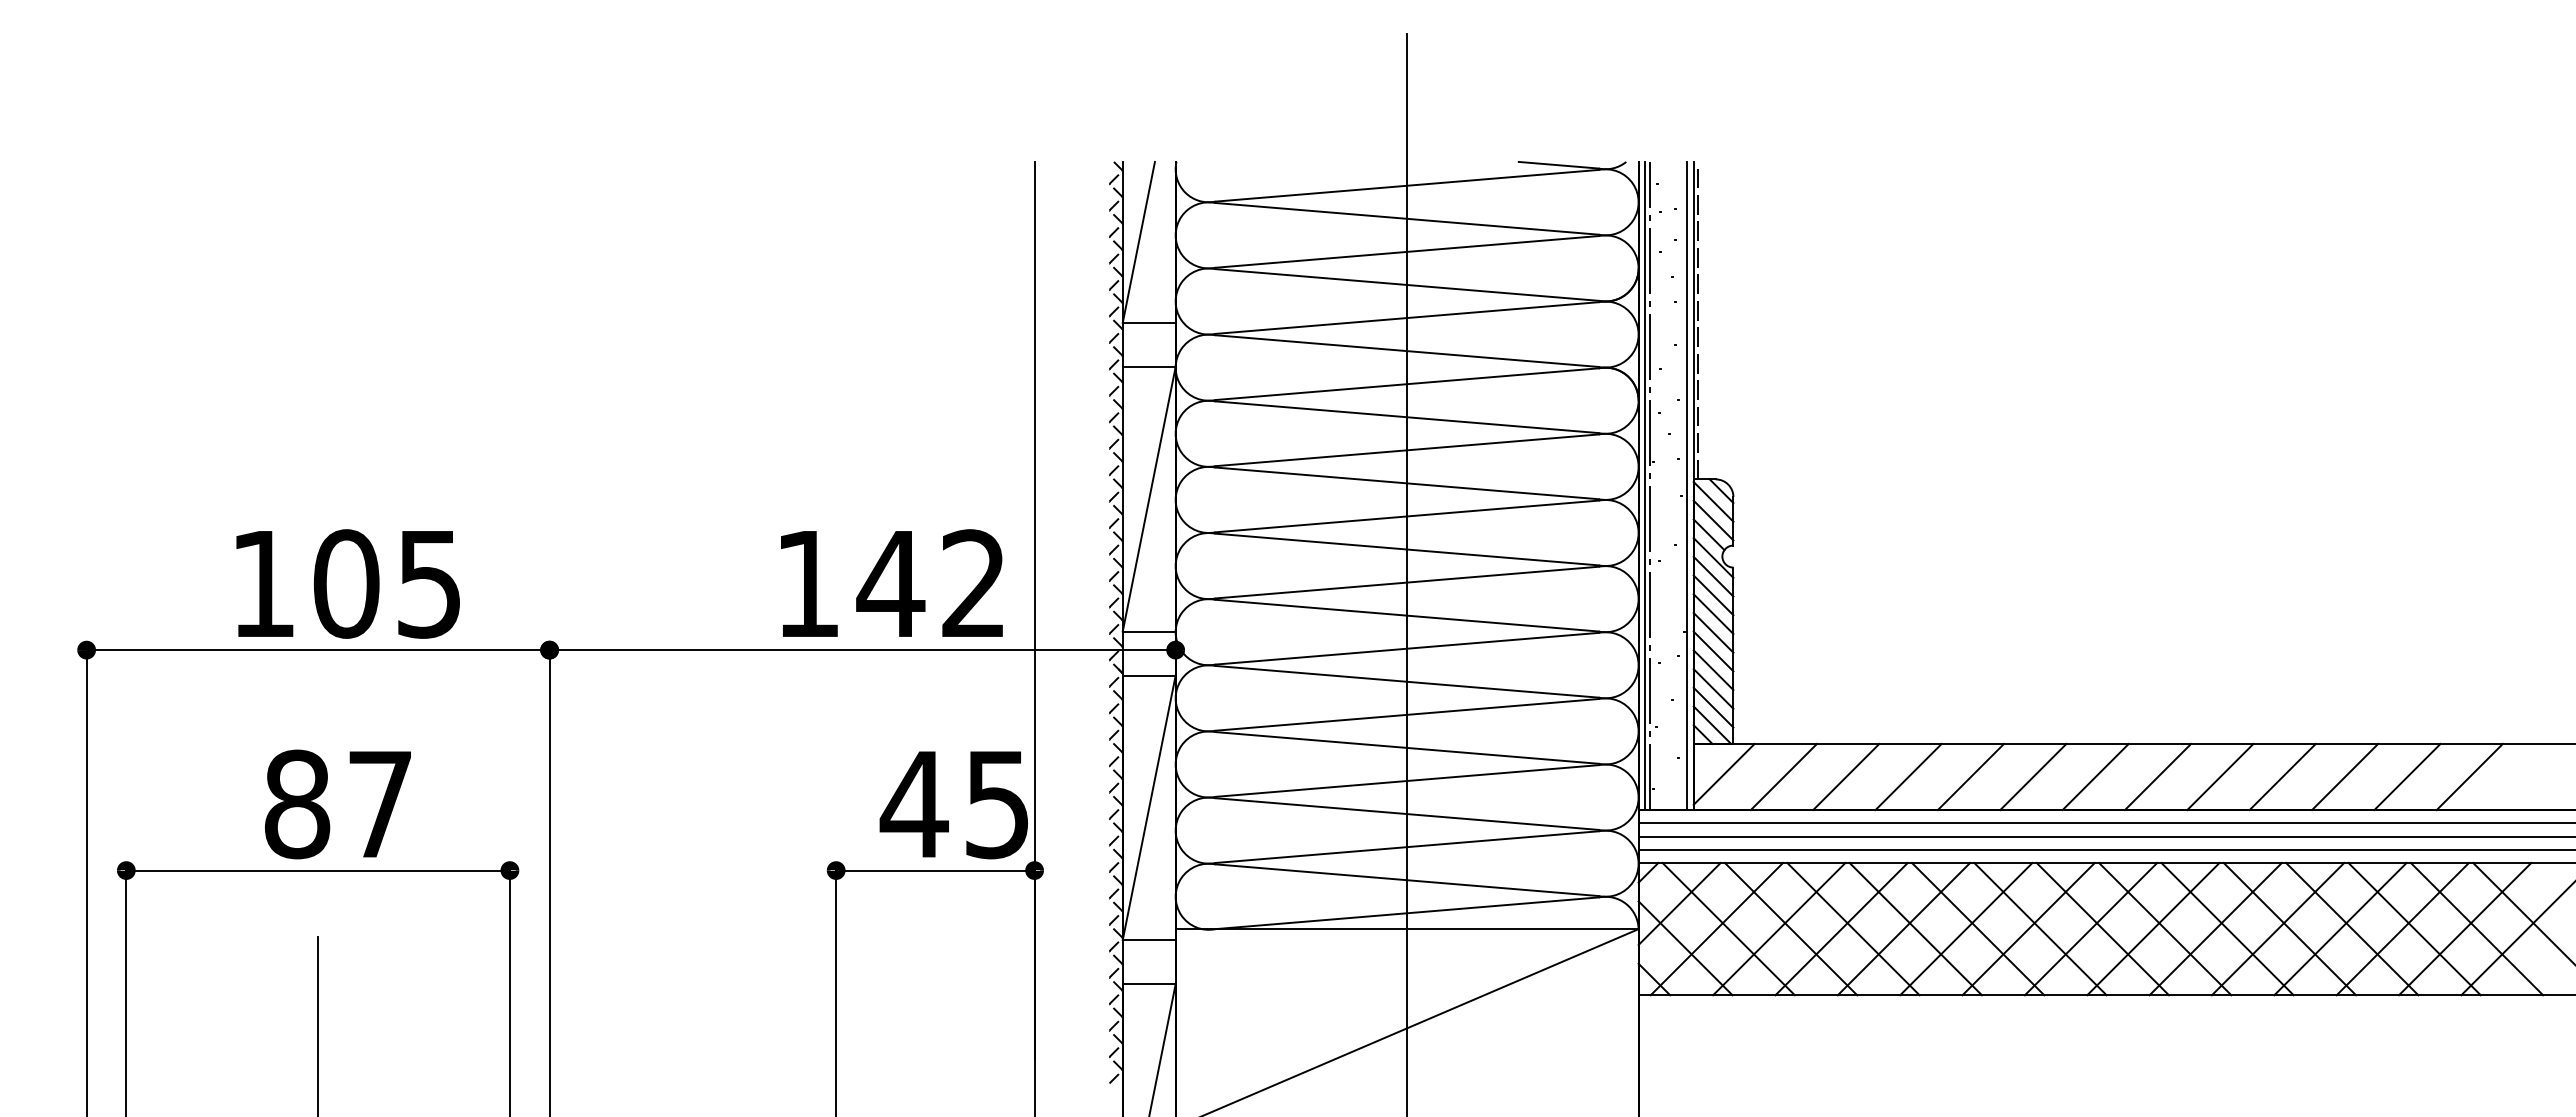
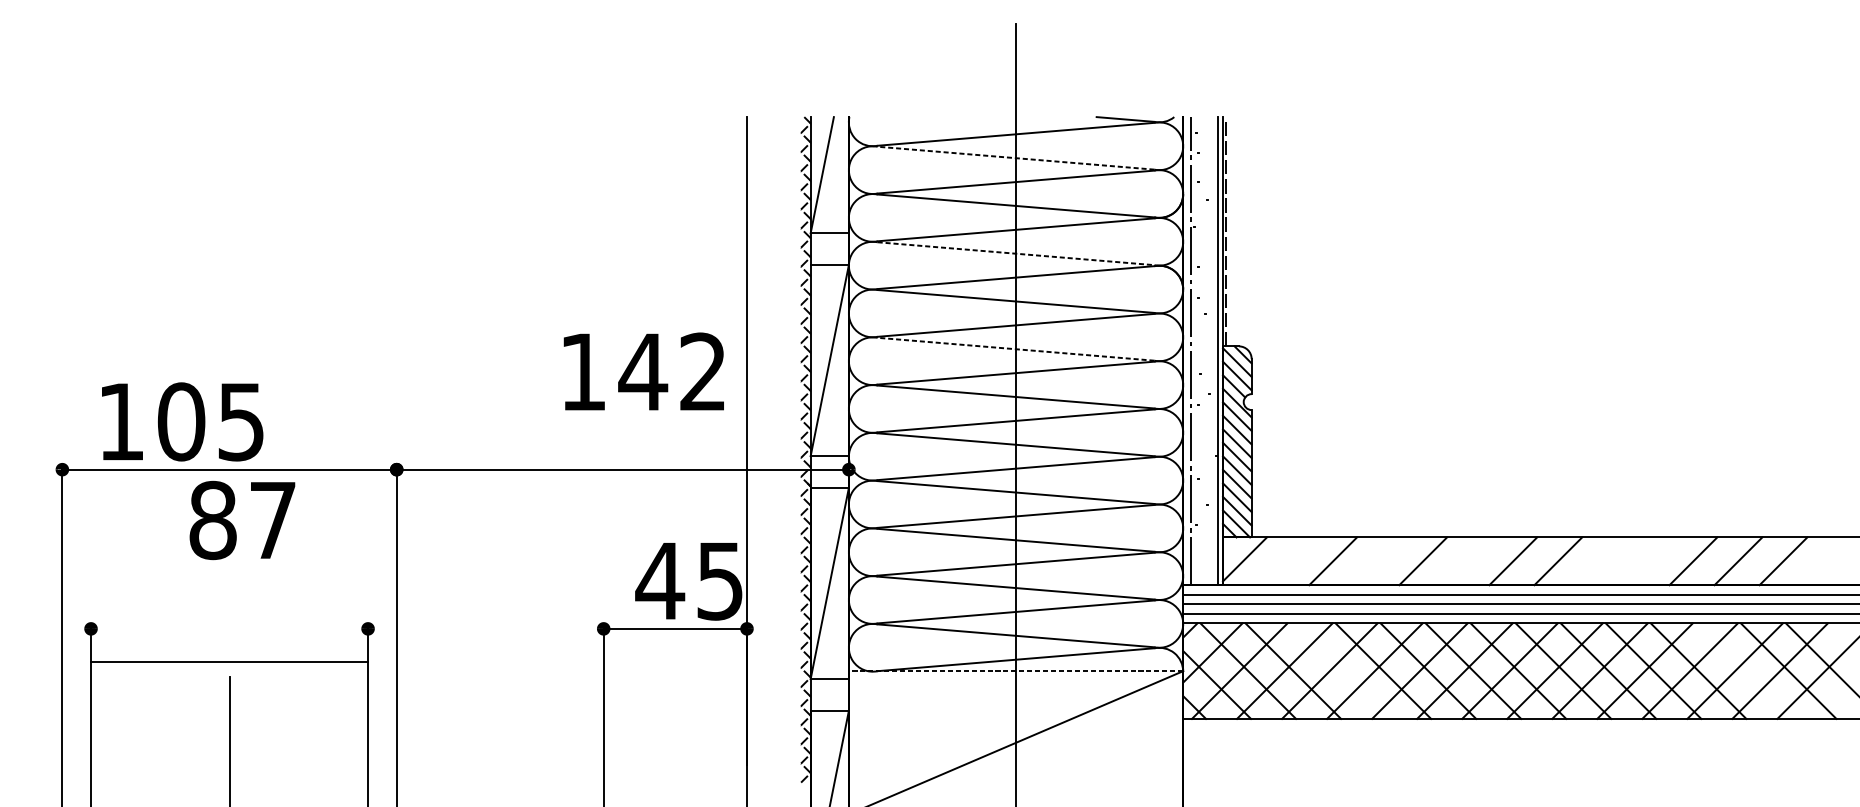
line: (1406, 218) -> (1015, 157), solid -> dashed
line: (1407, 351) -> (1016, 254), solid -> dashed
line: (1406, 483) -> (1015, 349), solid -> dashed
line: (1645, 485) -> (1188, 350), removed
text: (891, 582) -> (643, 371), moved
text: (347, 583) -> (182, 421), moved
line: (1783, 776) -> (1287, 560), removed
line: (1908, 776) -> (1378, 560), removed
line: (2033, 776) -> (1468, 560), removed
line: (2220, 776) -> (1603, 560), removed
line: (2282, 776) -> (1648, 560), removed
text: (337, 804) -> (242, 520), moved
line: (317, 870) -> (229, 662), moved
line: (1853, 928) -> (1338, 670), removed
line: (2414, 928) -> (1743, 670), removed
line: (1406, 929) -> (1015, 671), solid -> dashed

